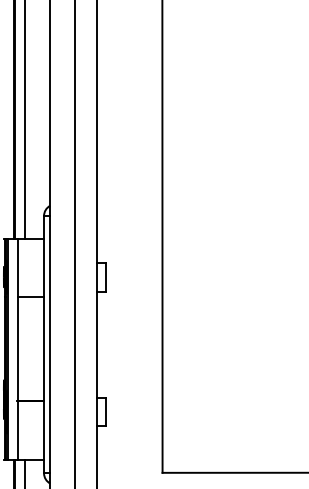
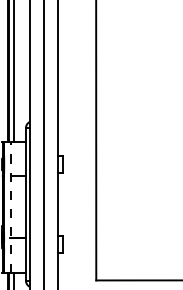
line: (17, 348) -> (10, 206), solid -> dashed

